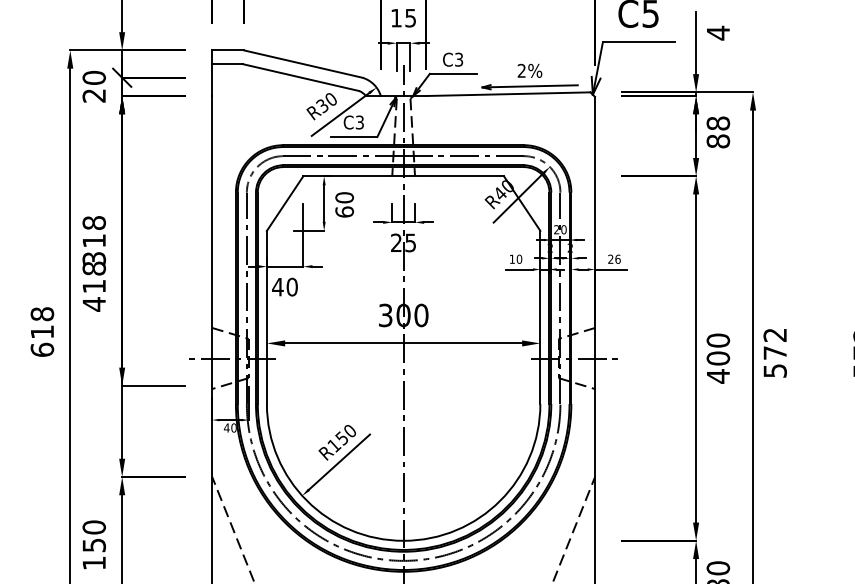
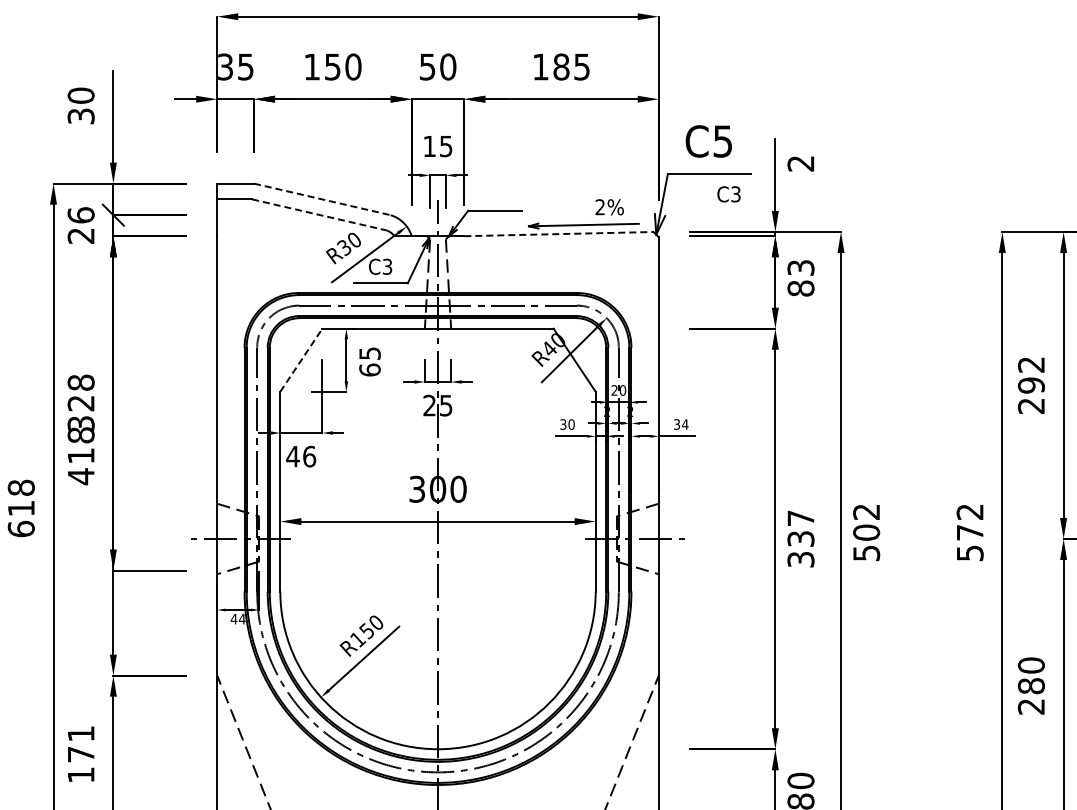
text: (717, 32) -> (800, 163), 4 -> 2
text: (452, 59) -> (728, 194), moved
line: (303, 64) -> (322, 199), solid -> dashed
text: (529, 71) -> (609, 207), moved
line: (300, 77) -> (319, 214), solid -> dashed
text: (93, 78) -> (80, 215), 20 -> 26
line: (508, 94) -> (558, 234), solid -> dashed
text: (717, 123) -> (800, 267), 88 -> 83
text: (344, 197) -> (369, 353), 60 -> 65
line: (285, 203) -> (301, 360), solid -> dashed
text: (93, 241) -> (80, 403), 318 -> 328
text: (512, 259) -> (563, 424), 10 -> 30
text: (614, 259) -> (681, 424), 26 -> 34
text: (292, 286) -> (309, 456), 40 -> 46
text: (775, 352) -> (866, 532), 572 -> 502
text: (717, 358) -> (800, 539), 400 -> 337
text: (234, 427) -> (242, 618), 40 -> 44
text: (93, 535) -> (80, 743), 150 -> 171

